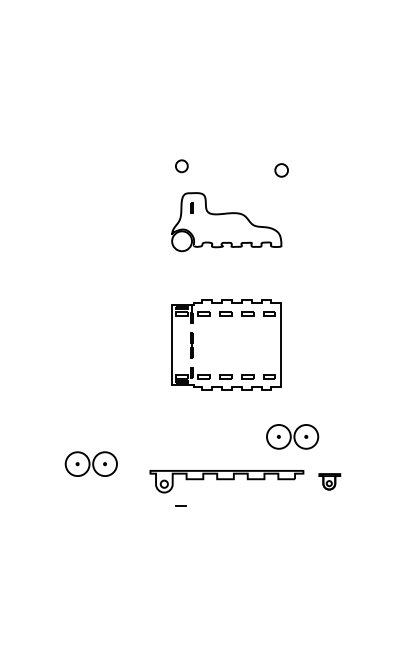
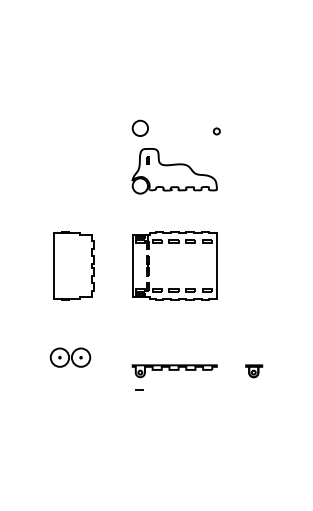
circle: (180, 165) -> (139, 127), size x1.67
circle: (280, 170) -> (216, 131), size x0.62
part: (95, 344) -> (73, 265), added
part: (292, 436) -> (225, 336), removed
part: (226, 482) -> (174, 371), size x0.71

